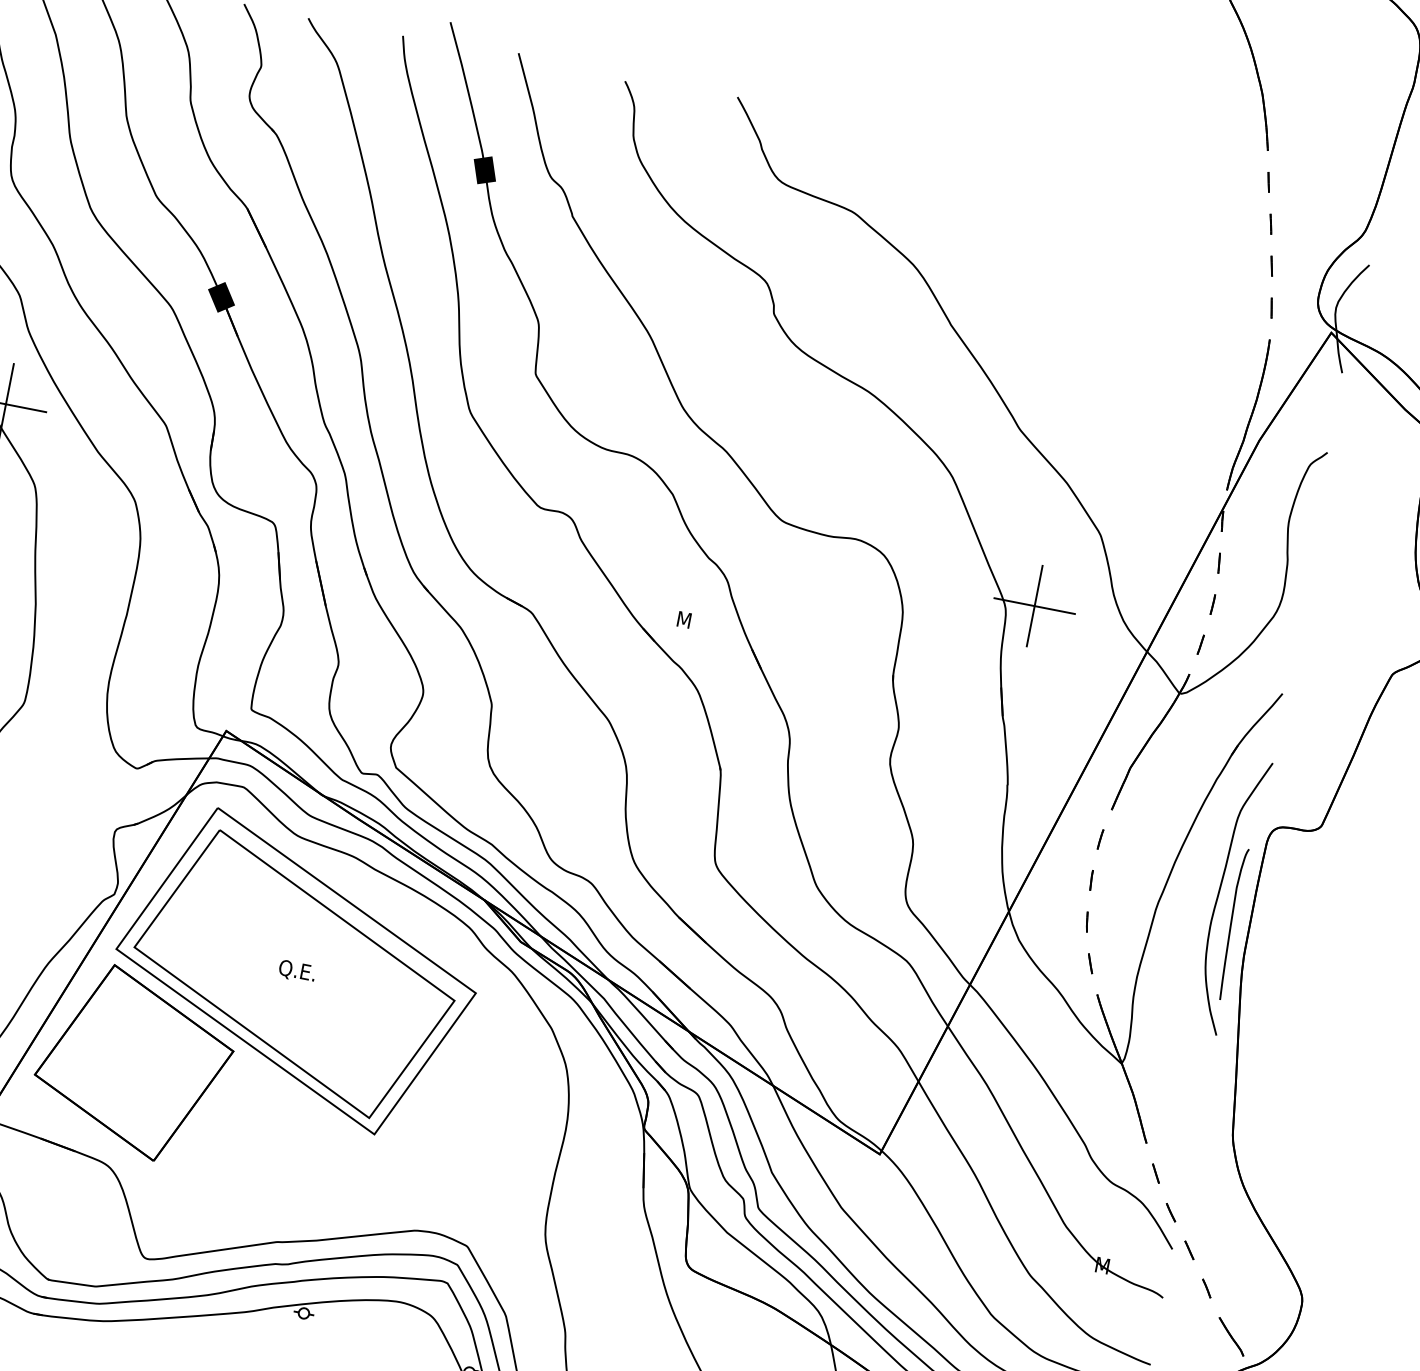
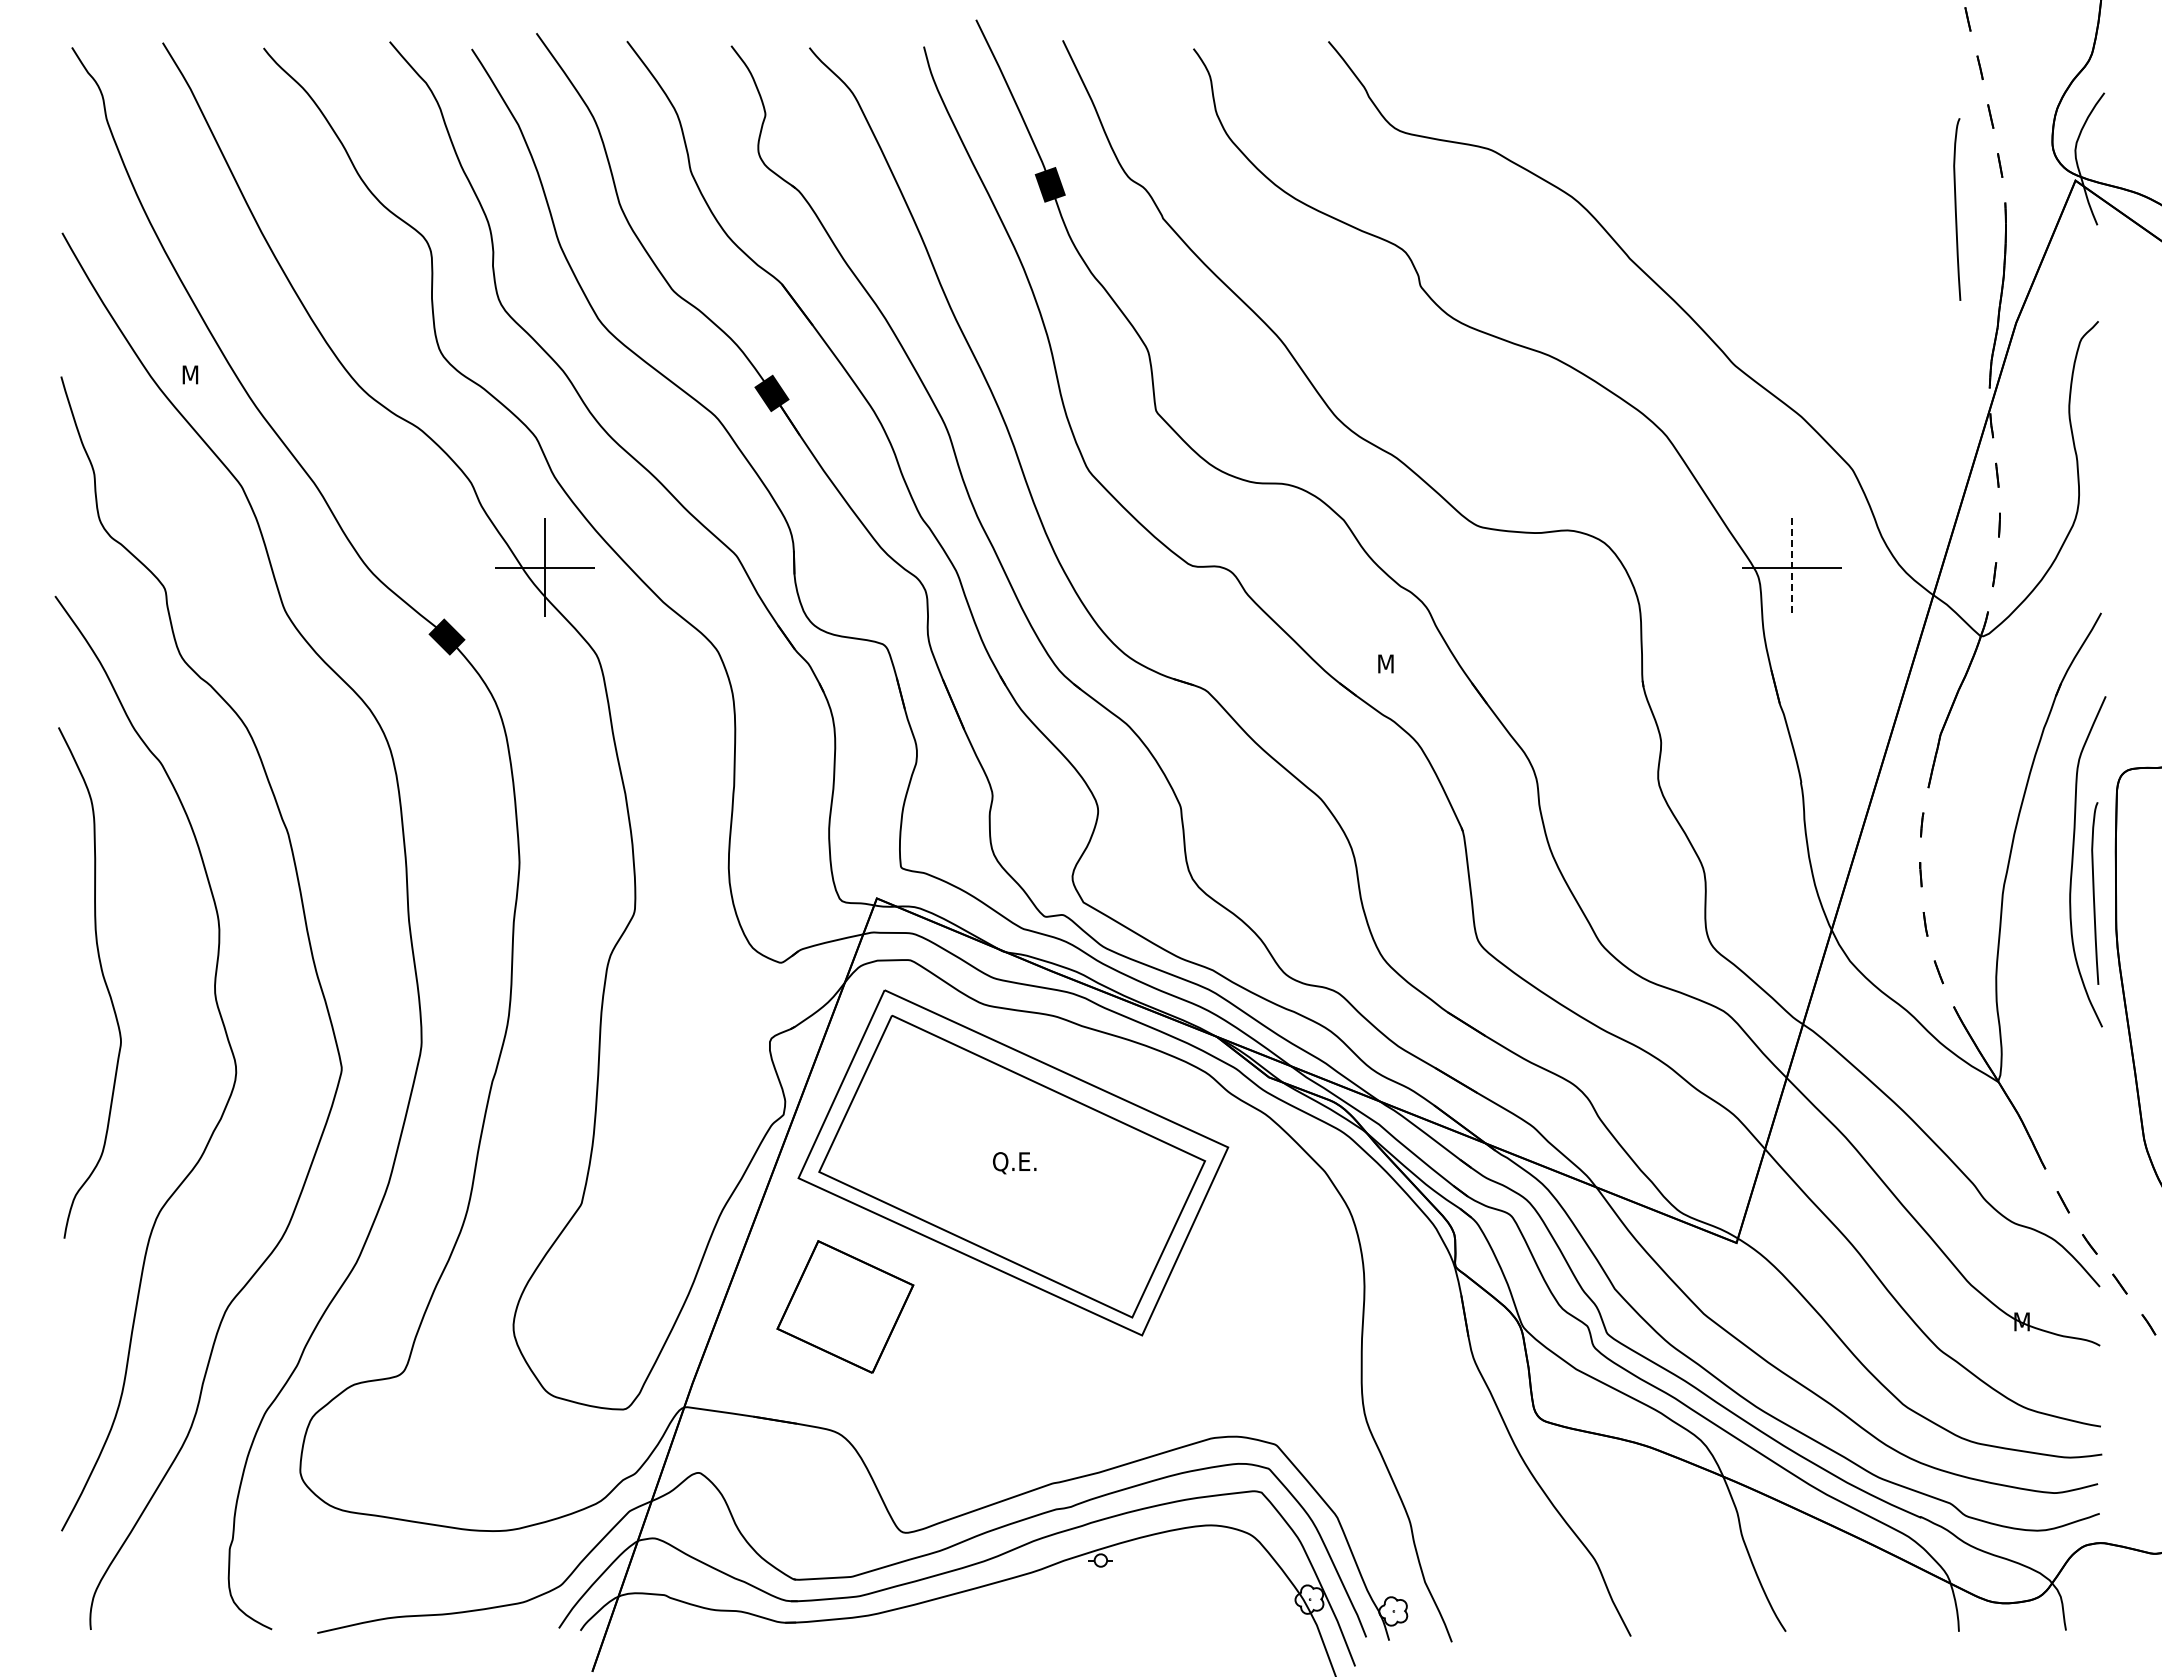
curve: (1228, 337) -> (1956, 209), added
line: (1034, 605) -> (1791, 567), solid -> dashed
part: (134, 1062) -> (845, 1306), size x0.6

